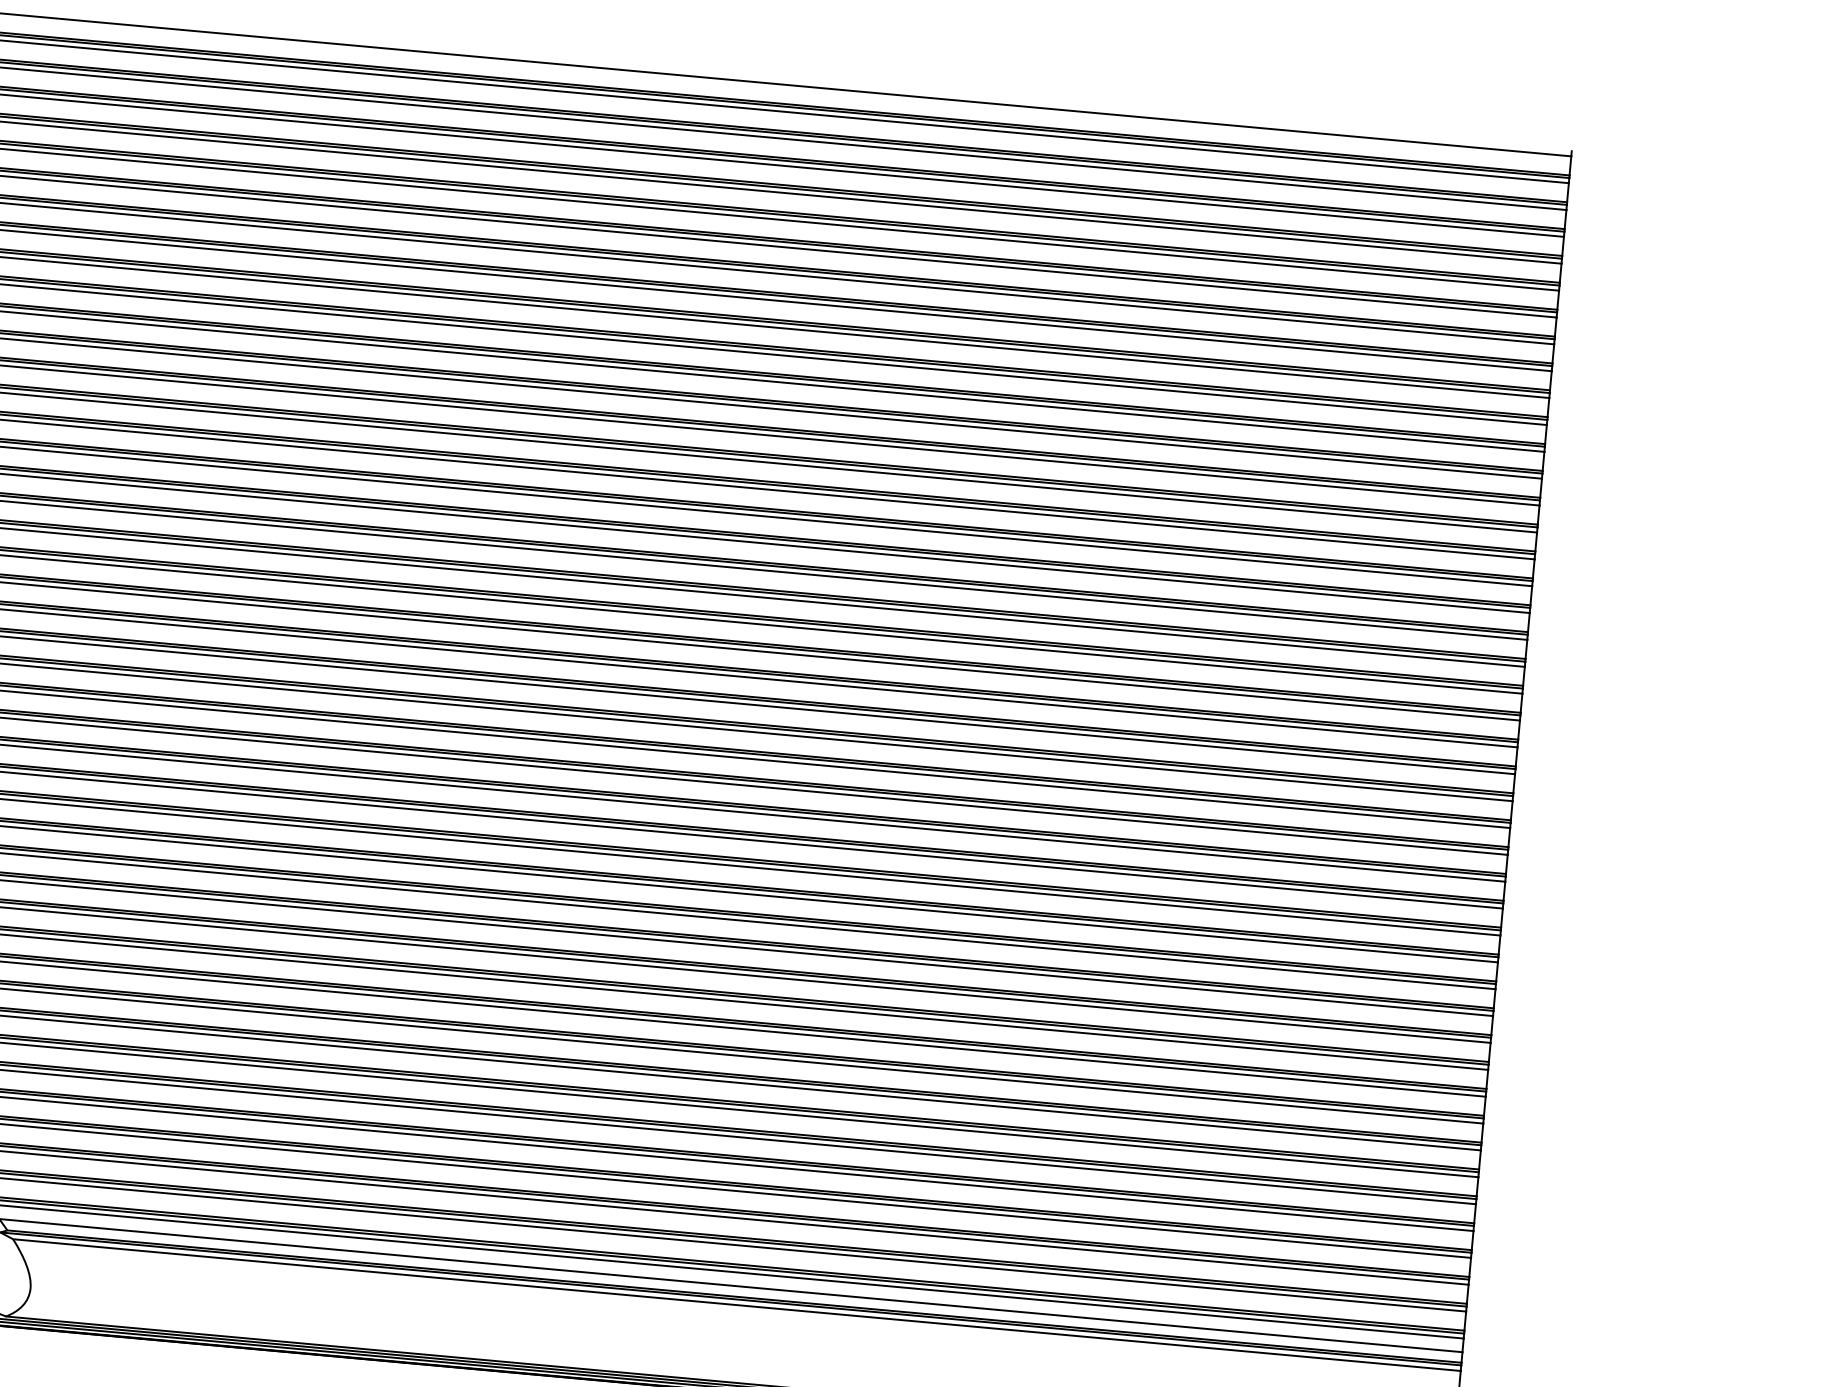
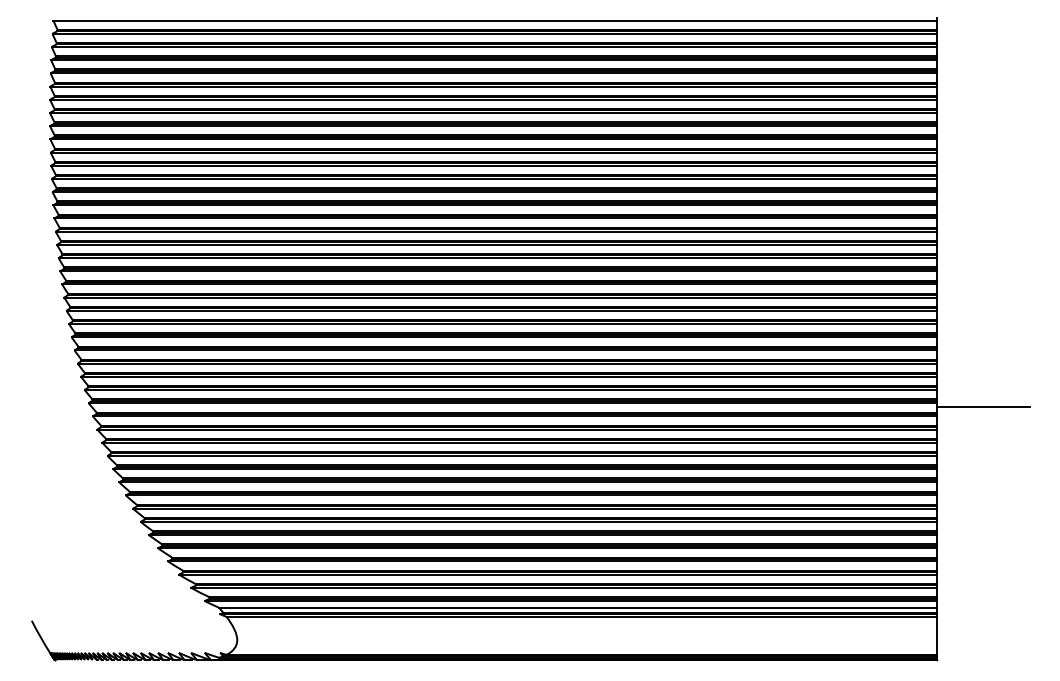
line: (1593, 950) -> (983, 406), added

